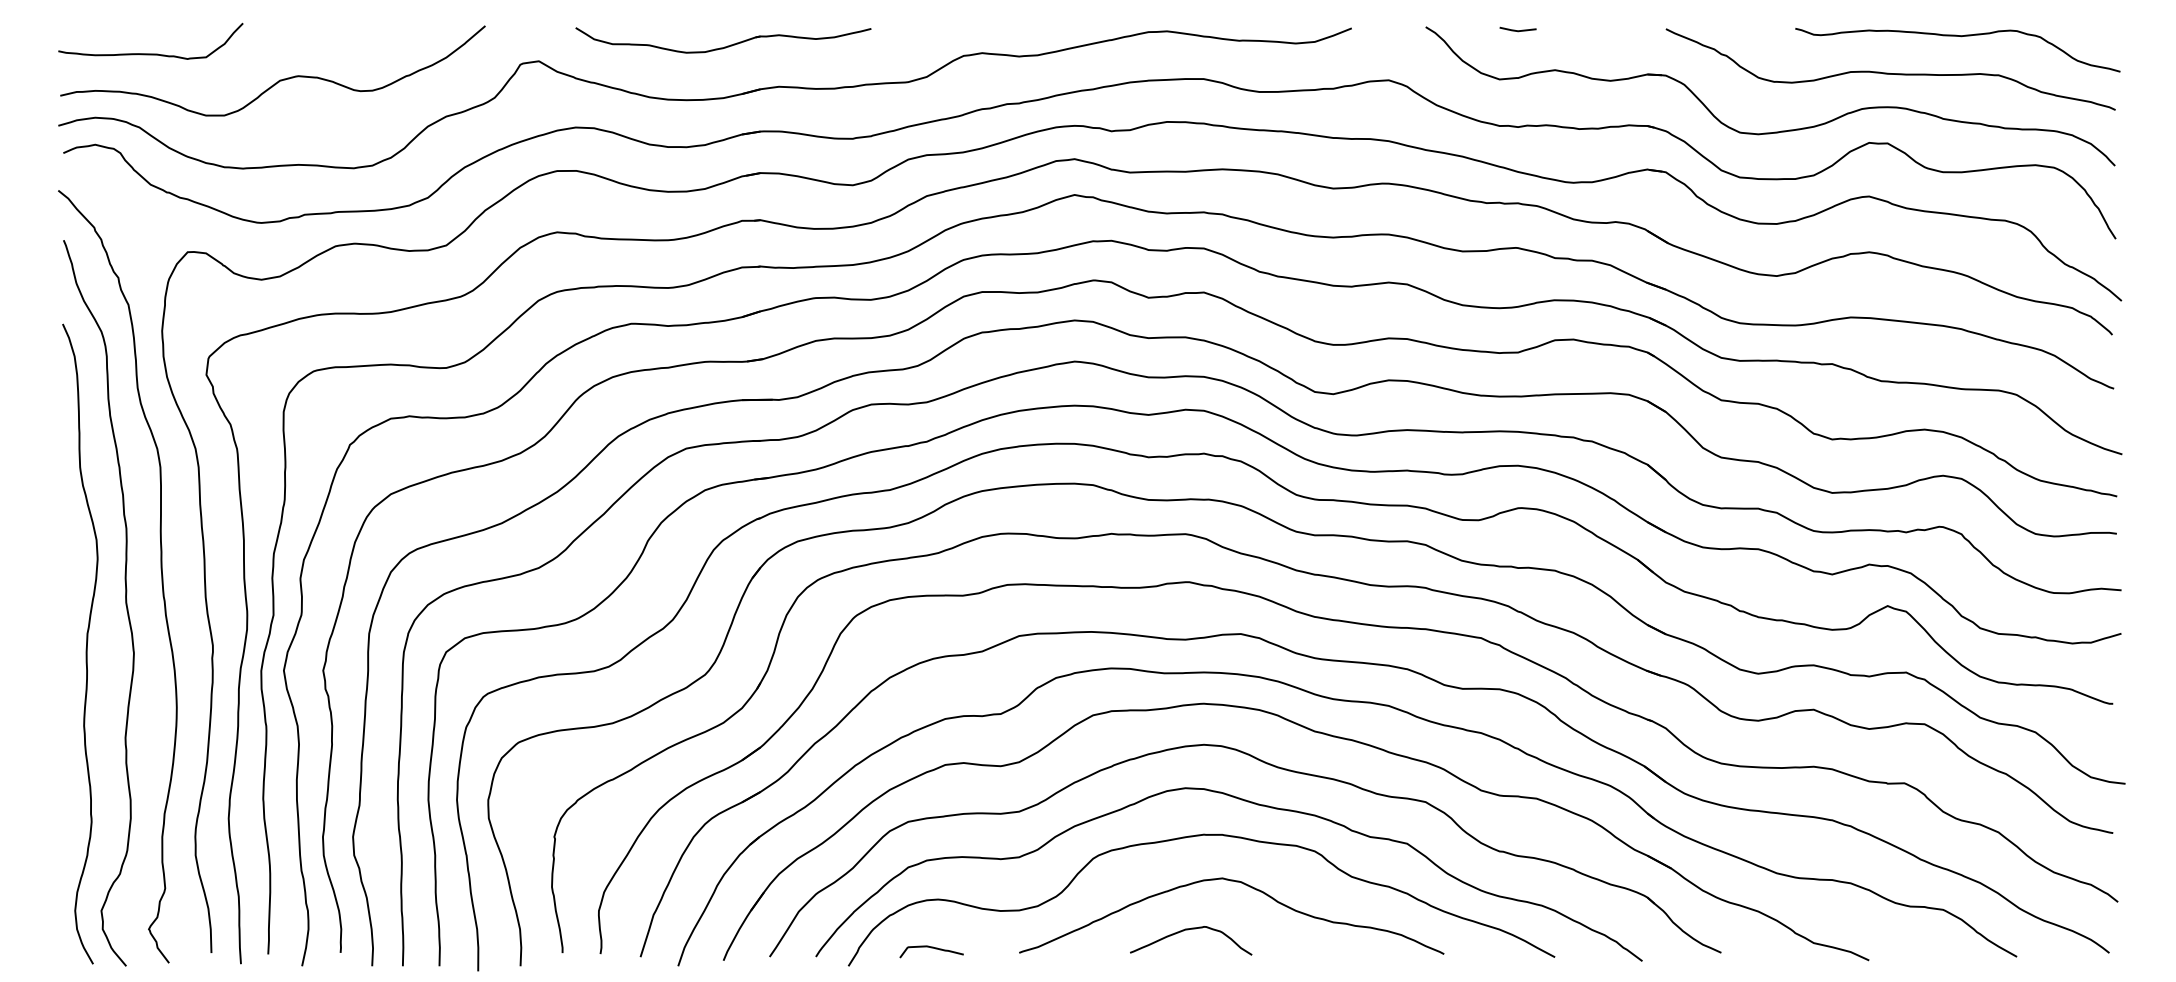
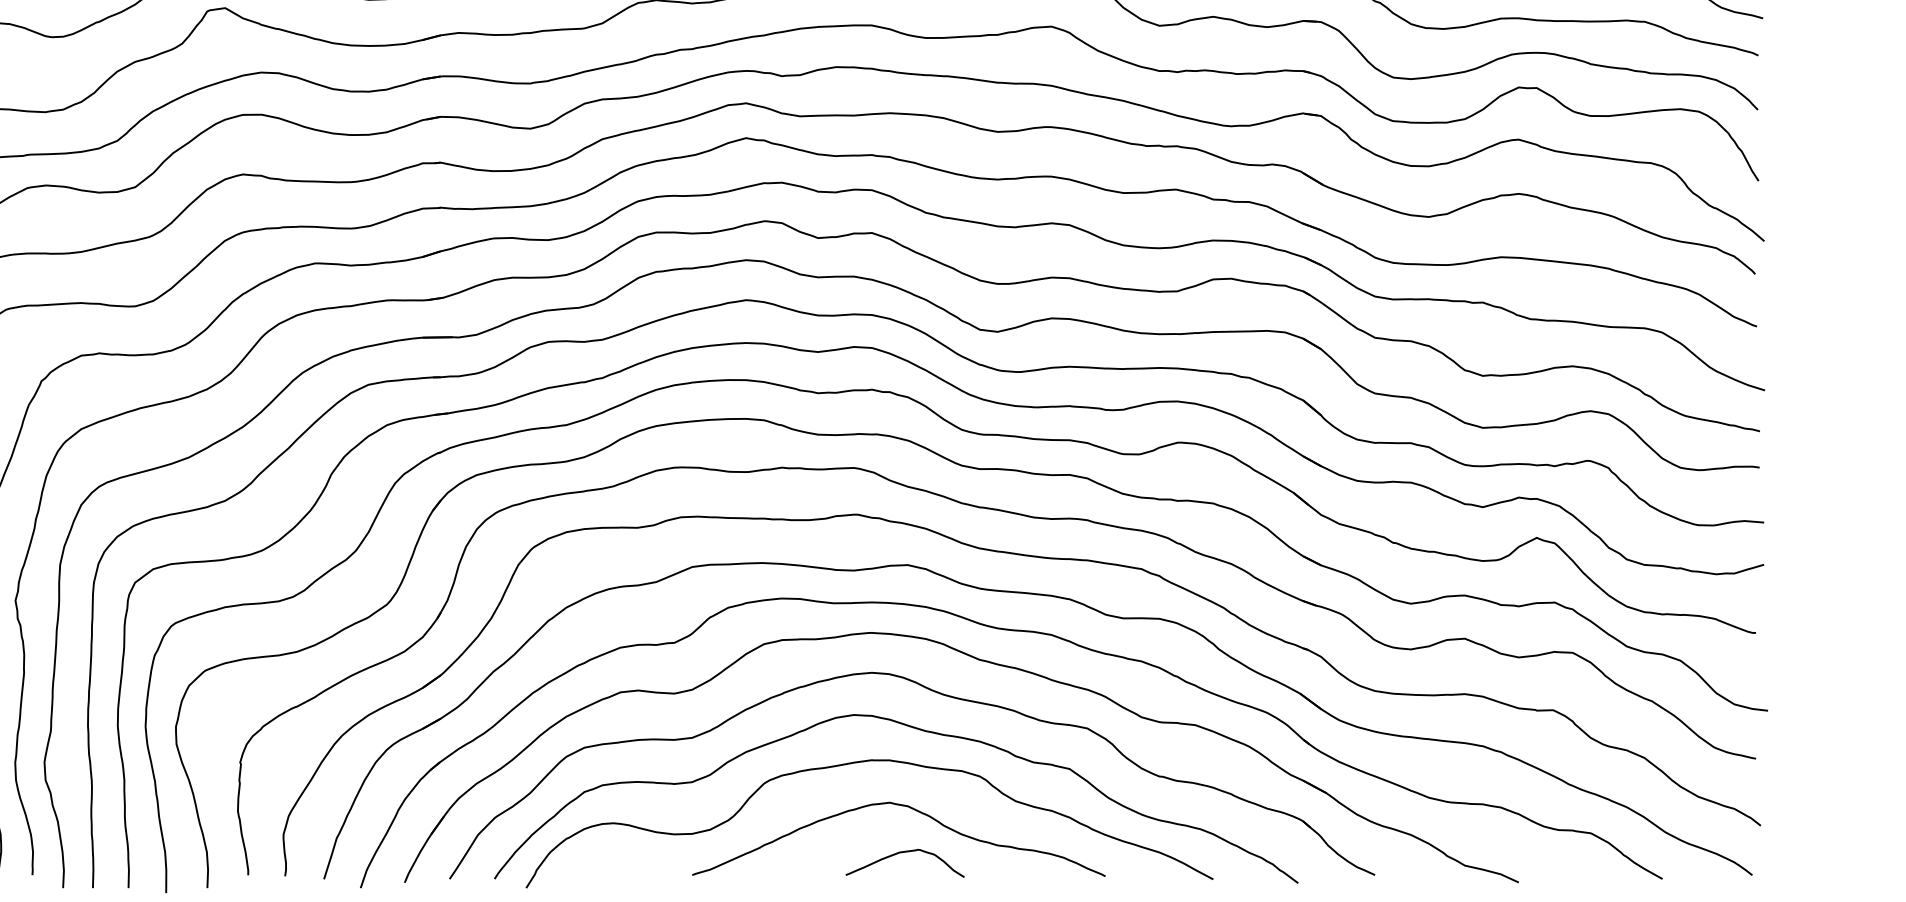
curve: (1188, 930) -> (902, 853), moved
curve: (931, 948) -> (606, 870), removed

